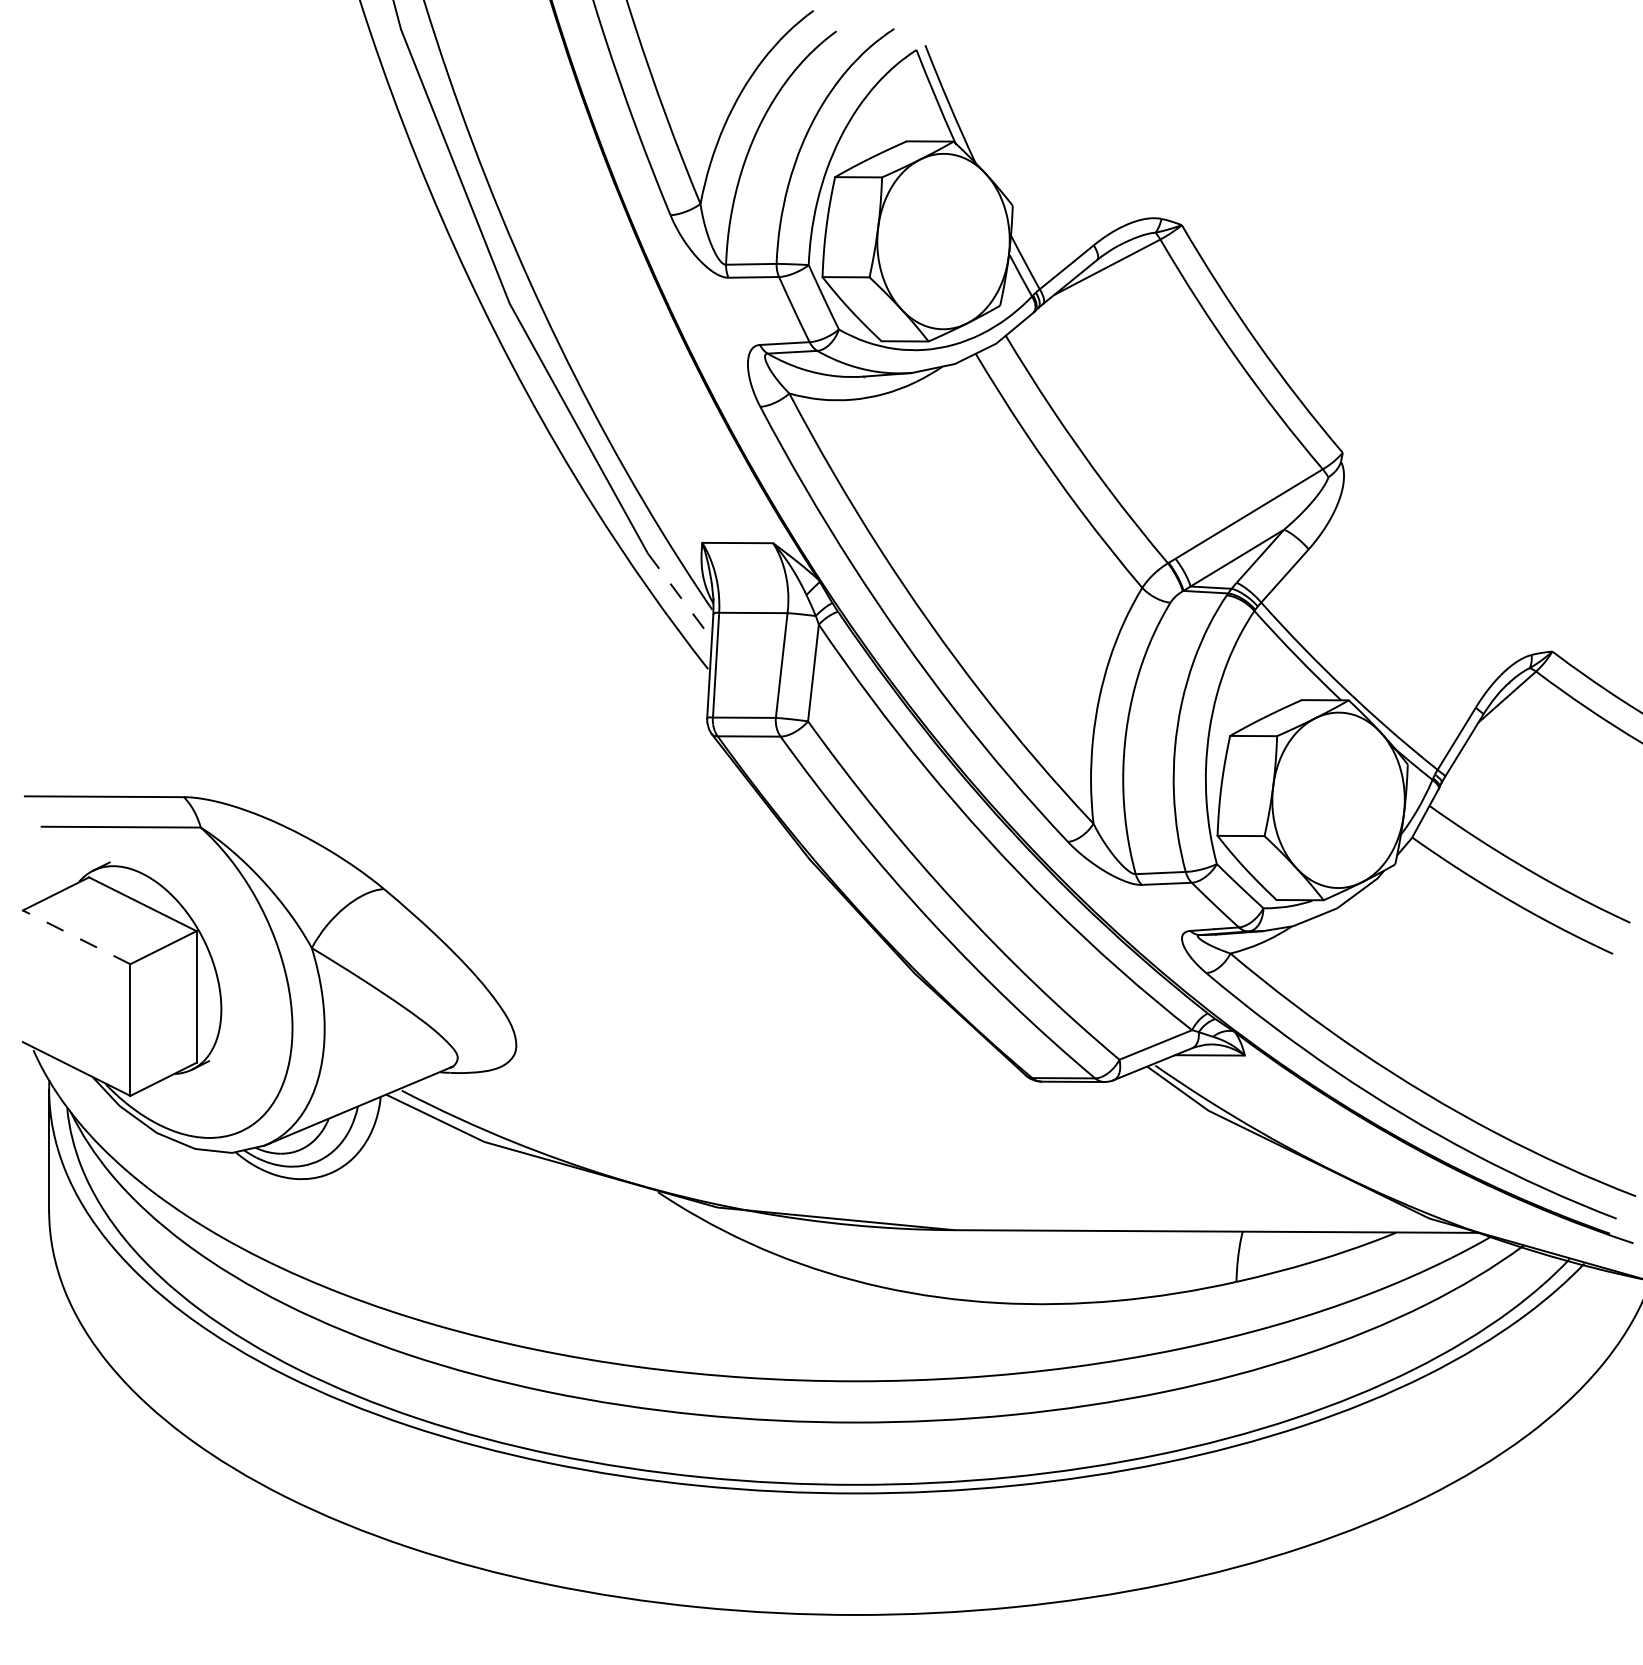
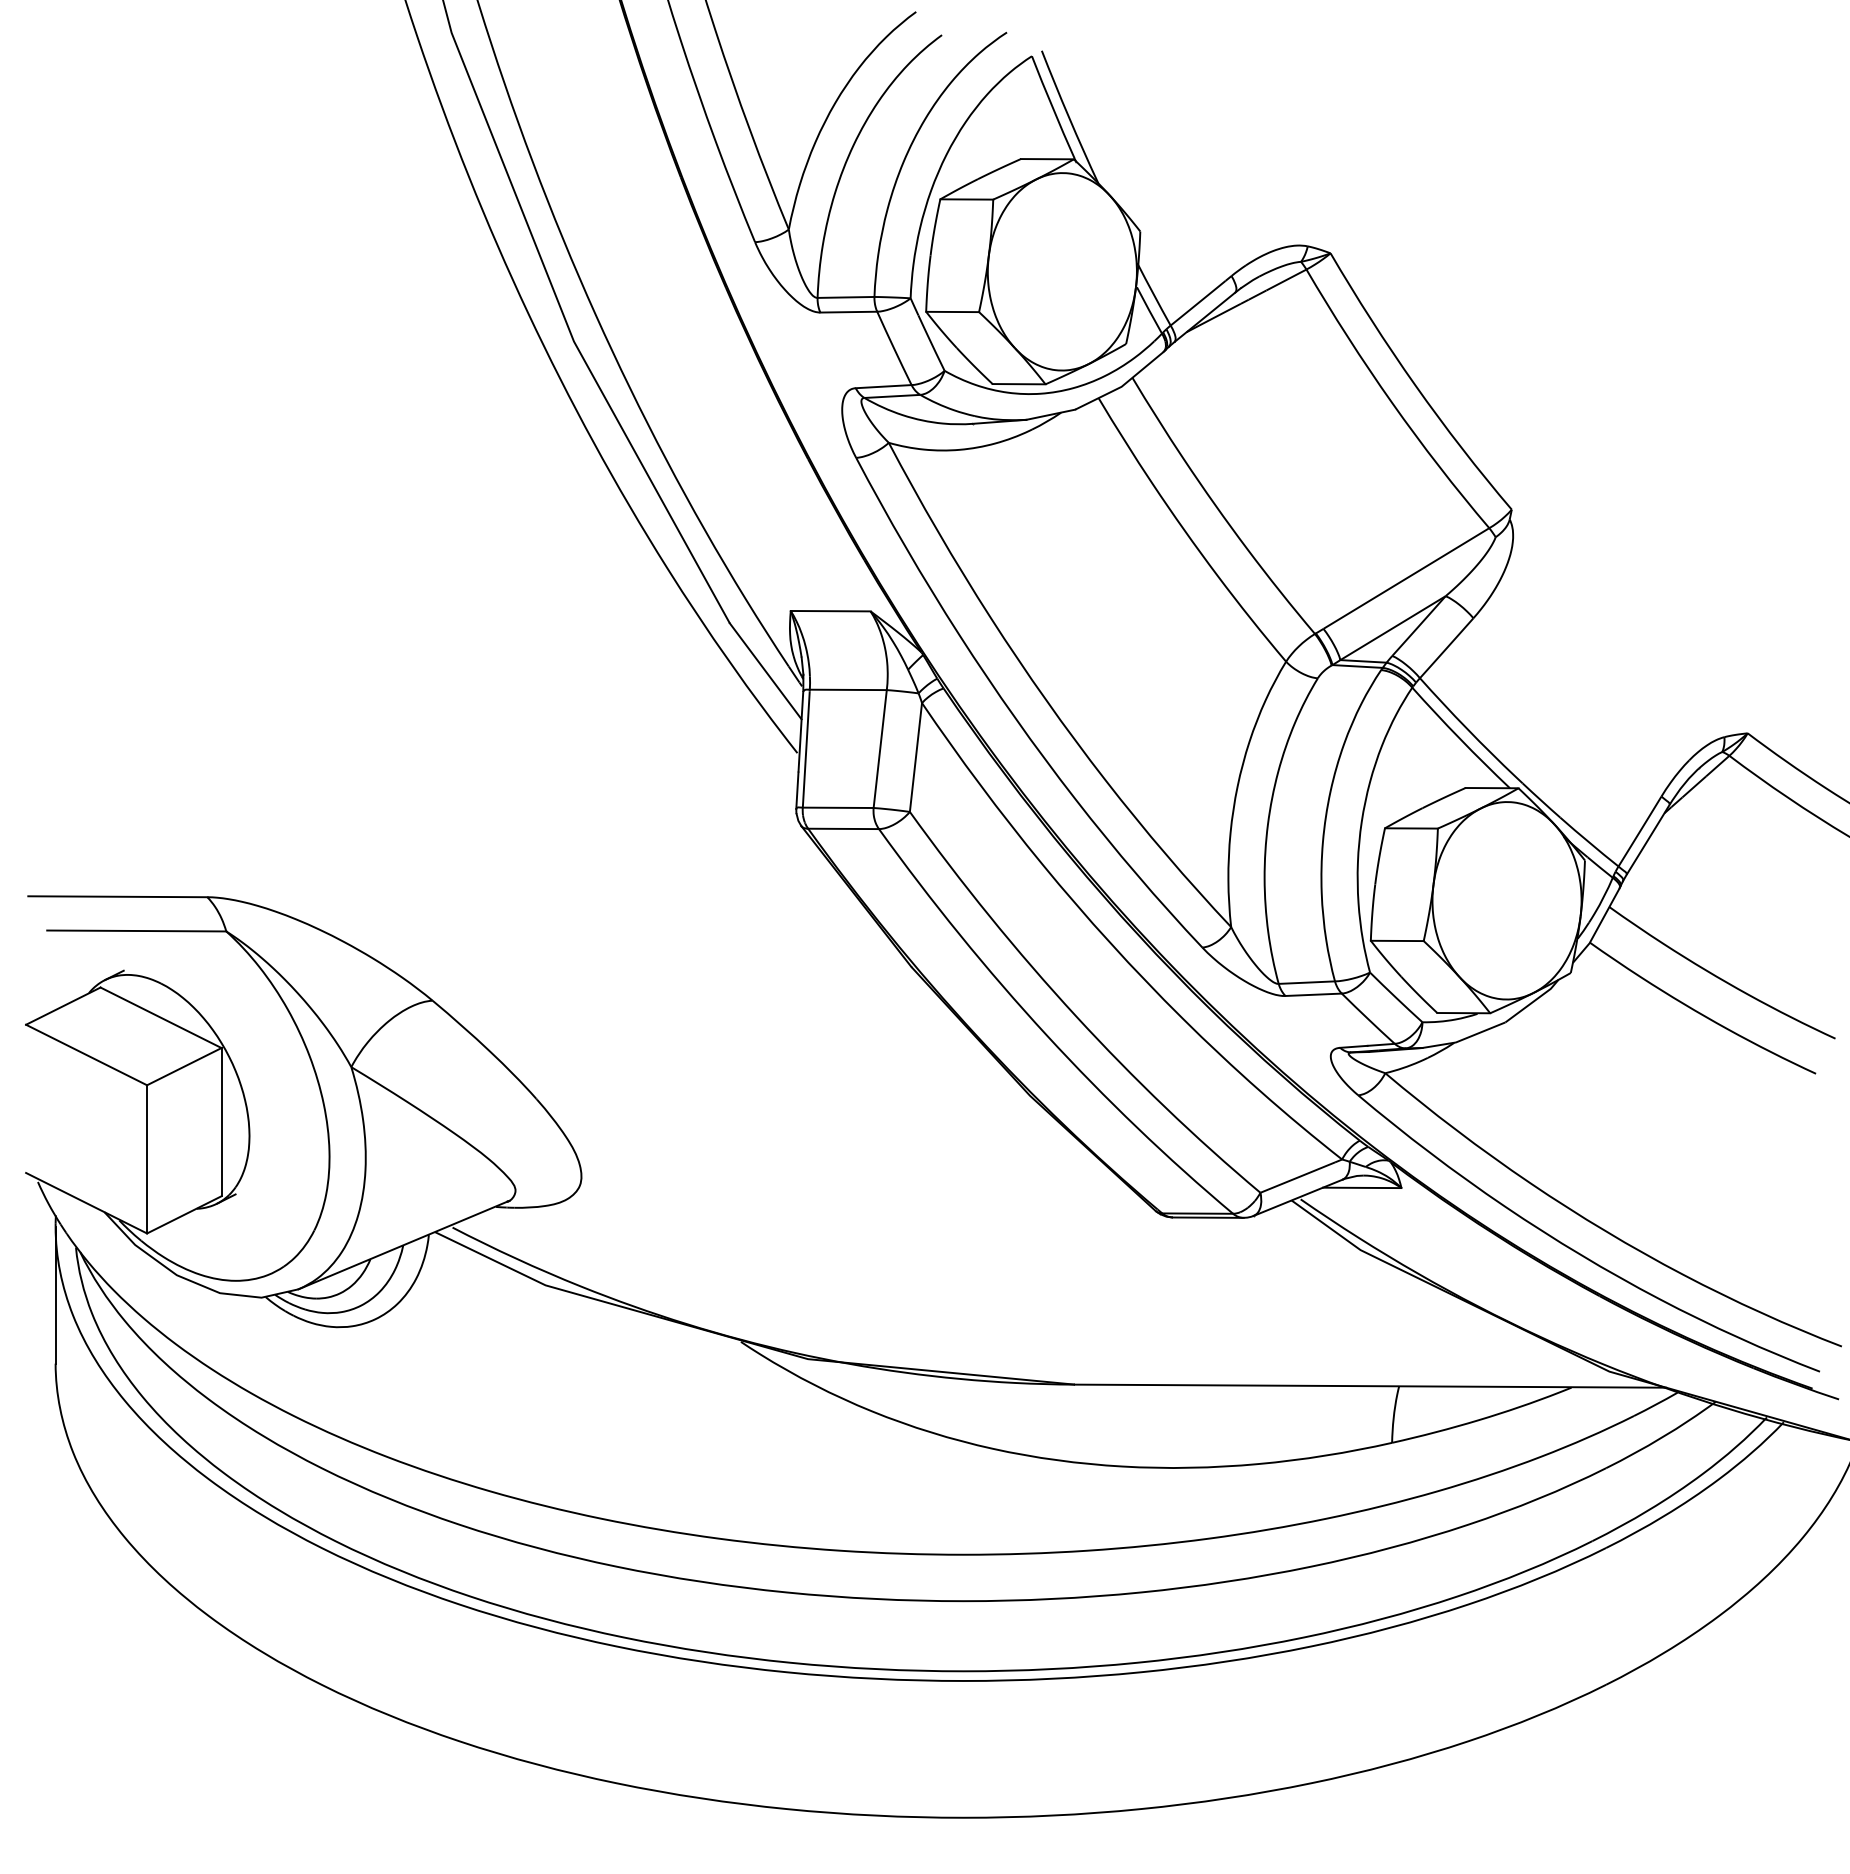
line: (680, 596) -> (766, 671), dashed -> solid
line: (76, 937) -> (86, 1055), dashed -> solid

